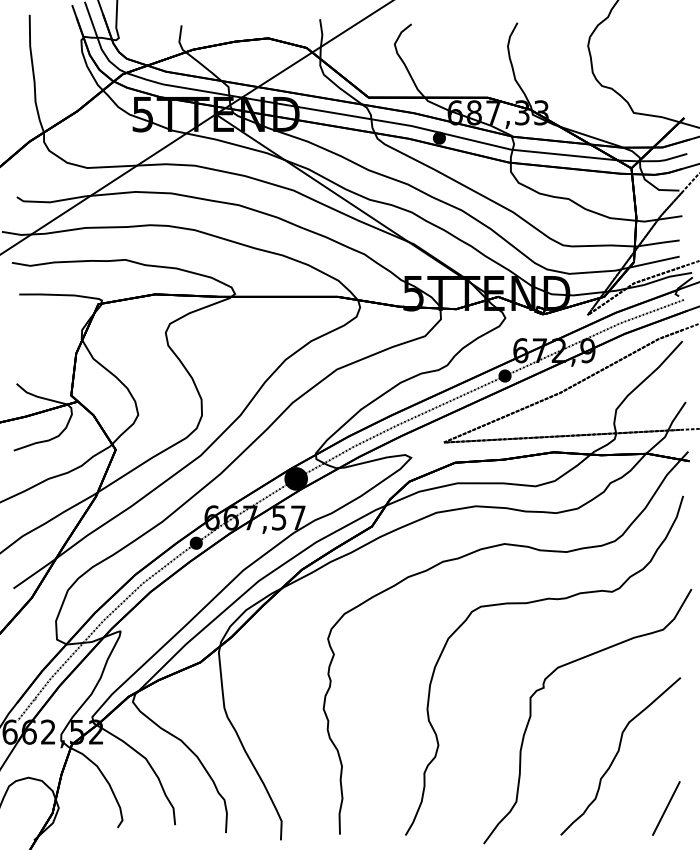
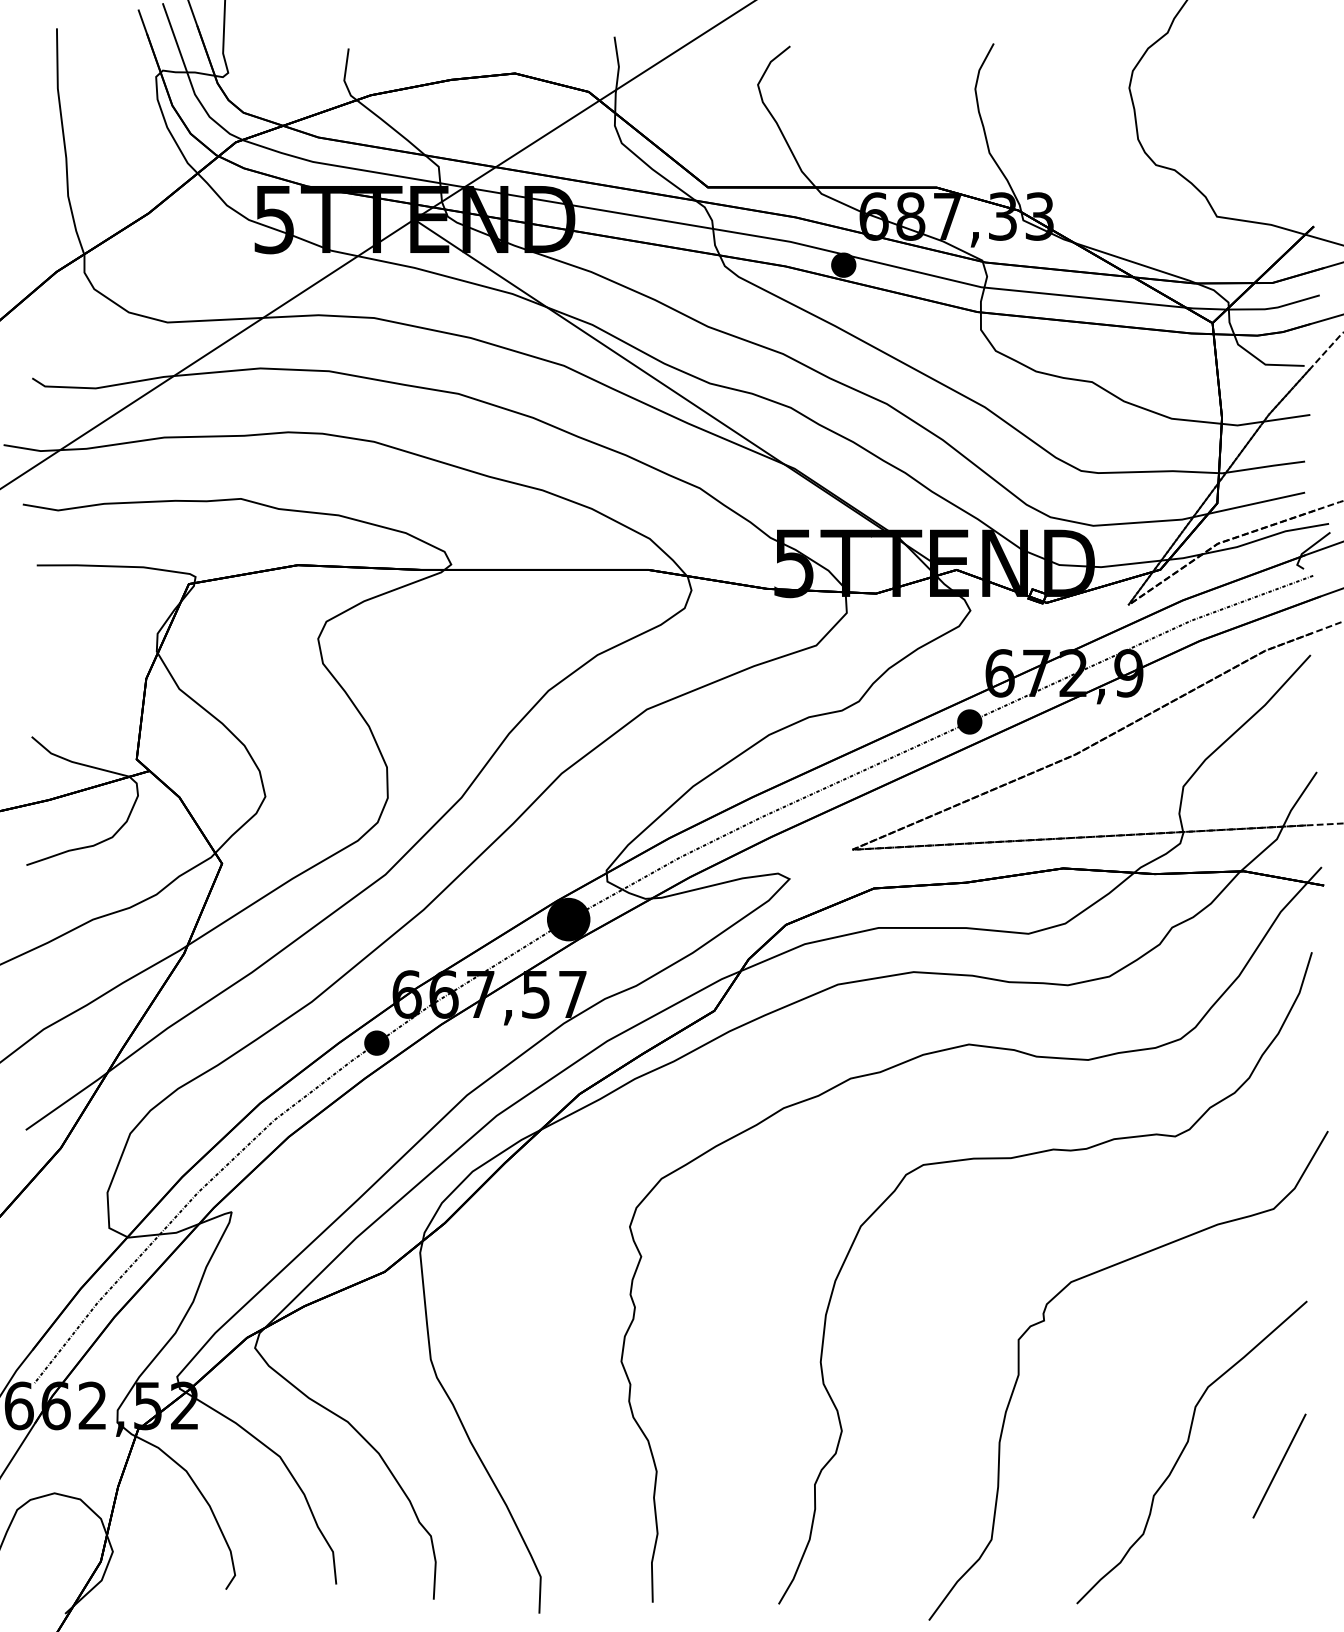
line: (666, 808) -> (1279, 1466), moved

